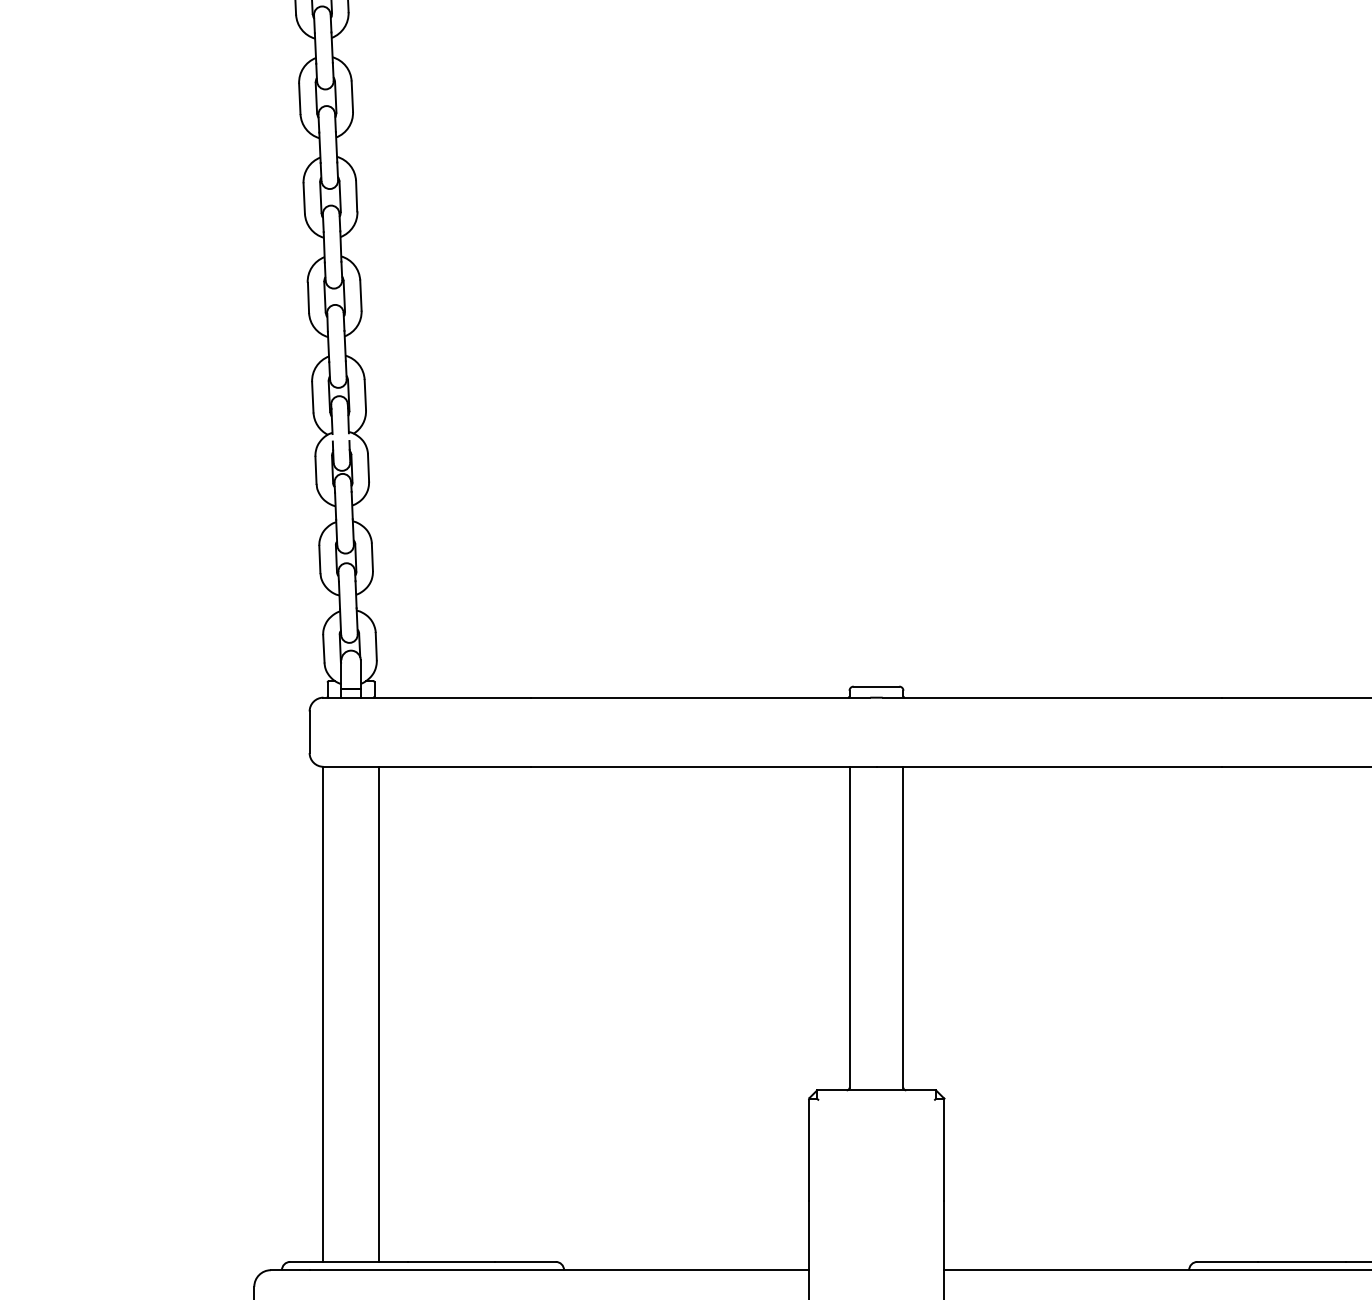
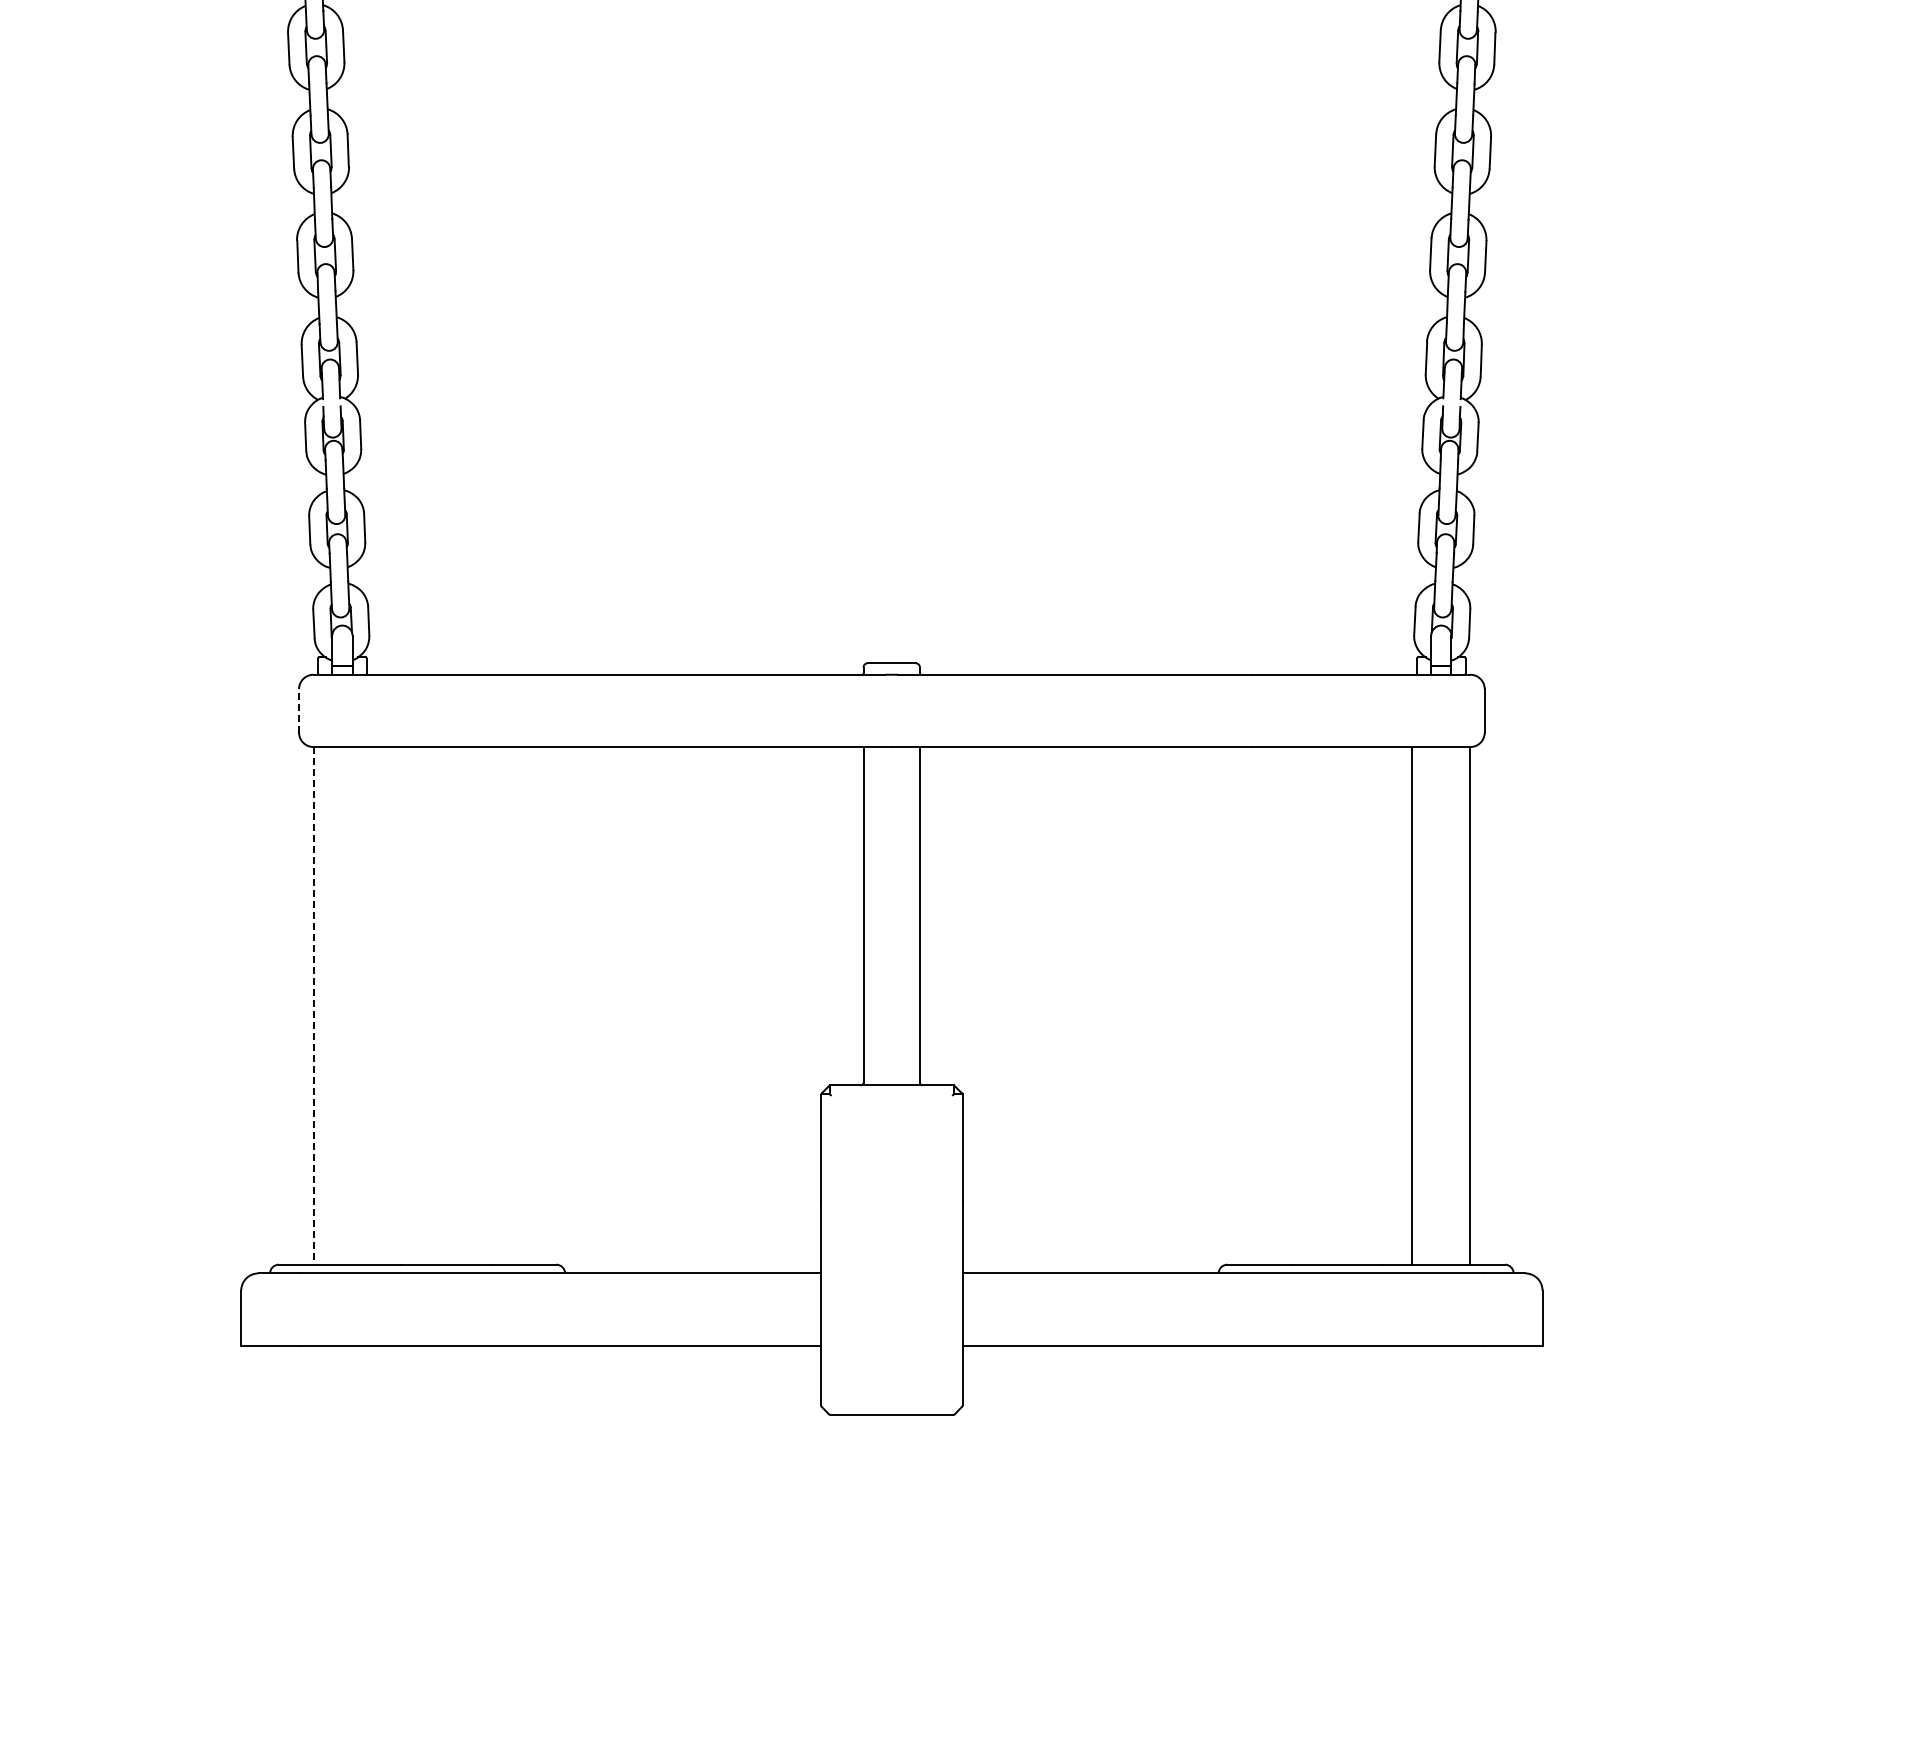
line: (310, 731) -> (299, 710), solid -> dashed
line: (323, 1013) -> (313, 1005), solid -> dashed
line: (378, 1013) -> (371, 1005), removed

